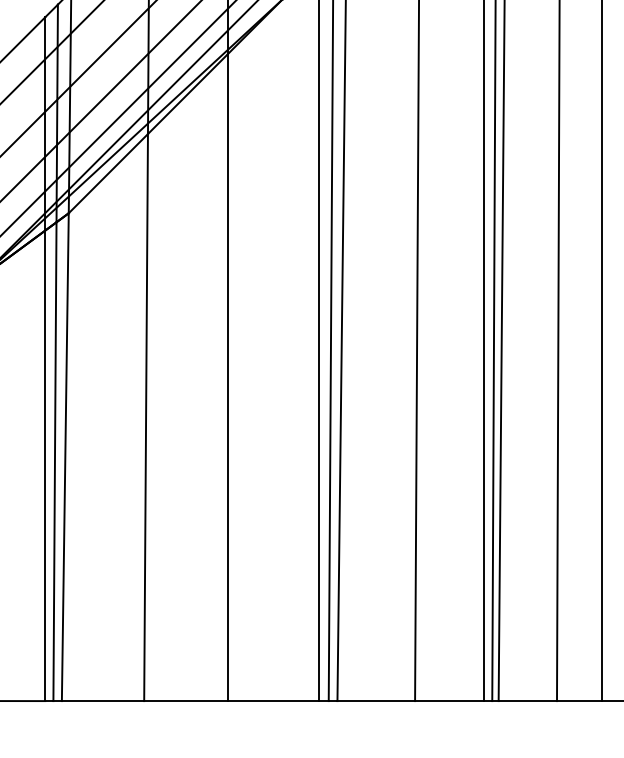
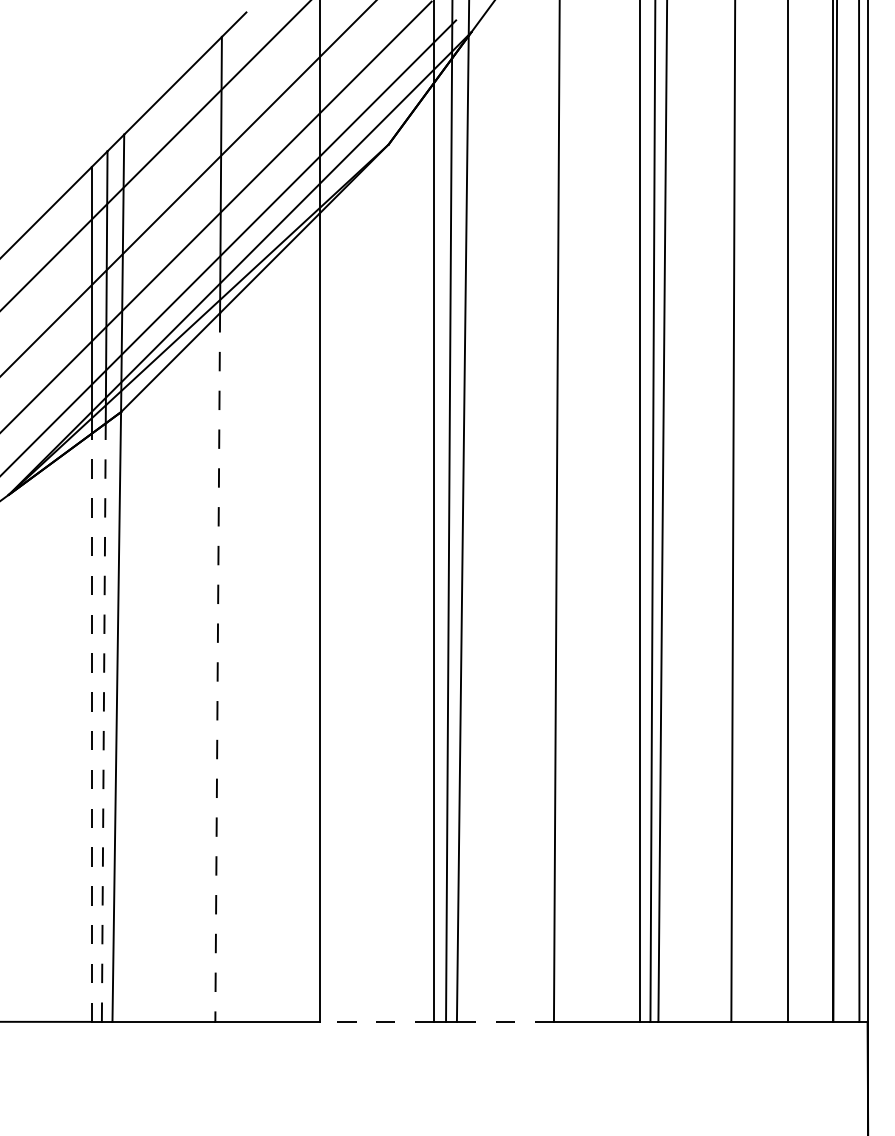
line: (145, 418) -> (217, 668), solid -> dashed
line: (54, 461) -> (103, 722), solid -> dashed
line: (45, 465) -> (91, 727), solid -> dashed
line: (273, 700) -> (376, 1021), solid -> dashed
line: (376, 700) -> (505, 1021), solid -> dashed

